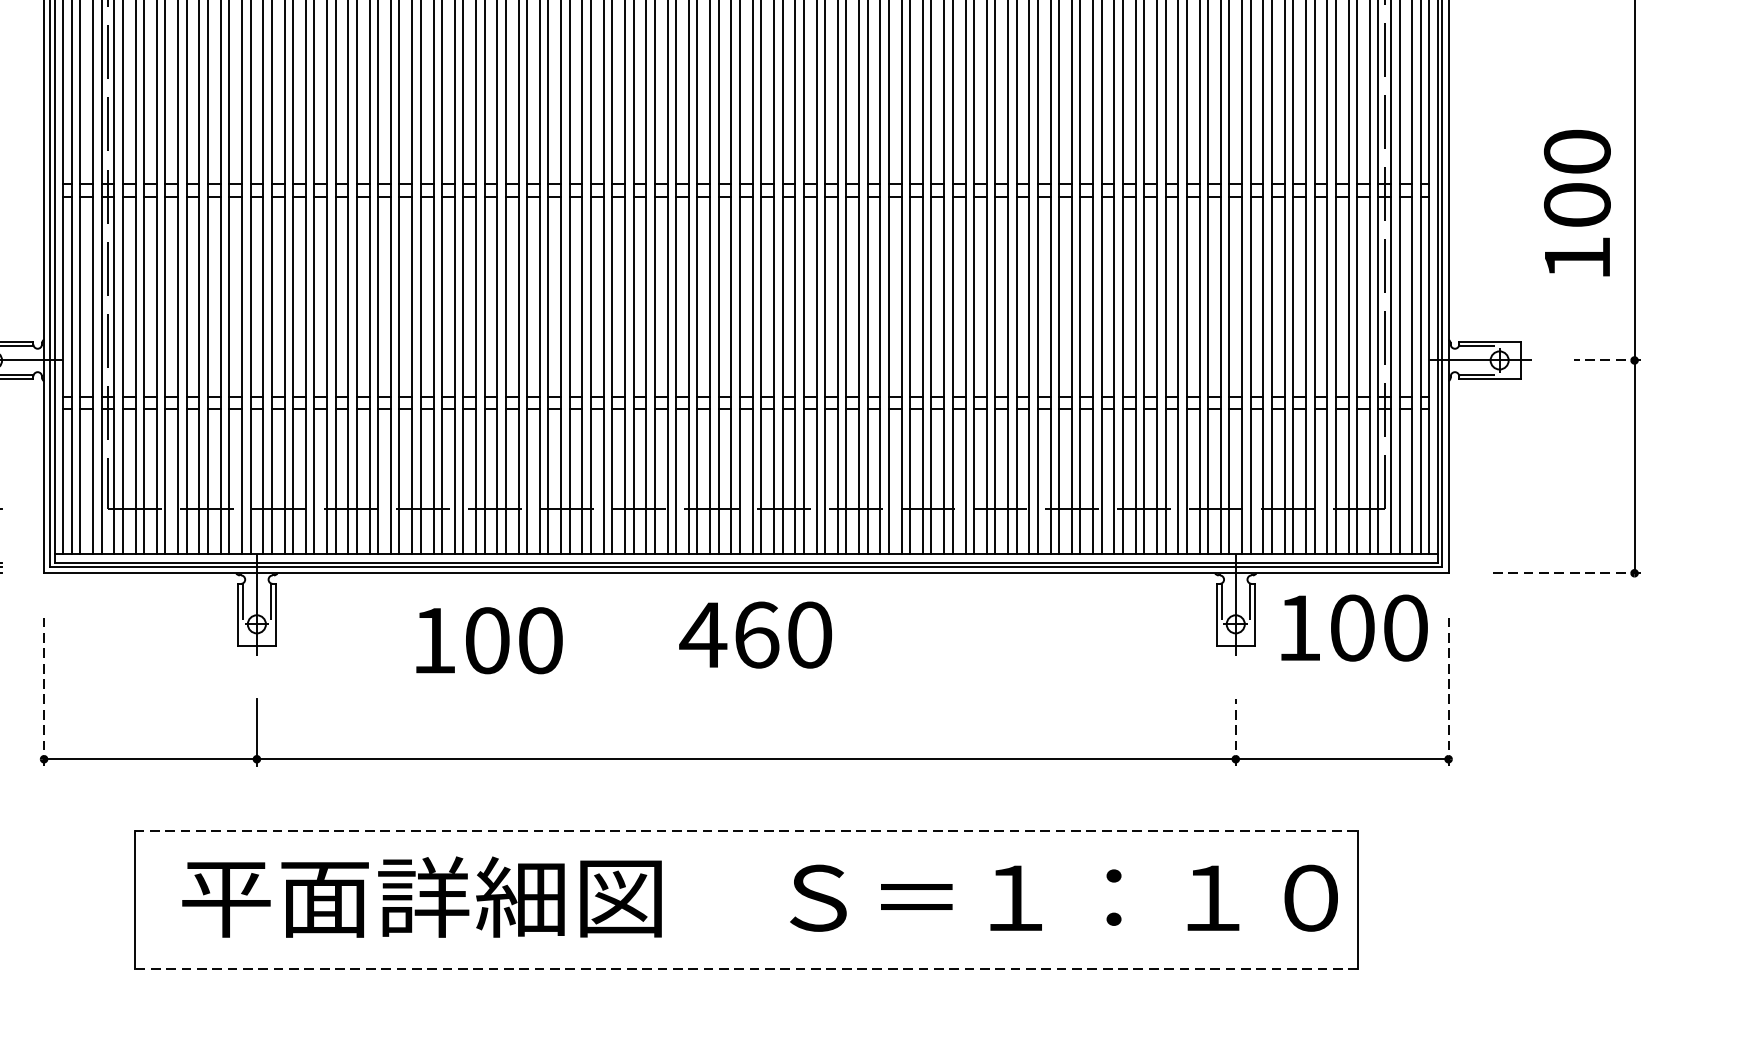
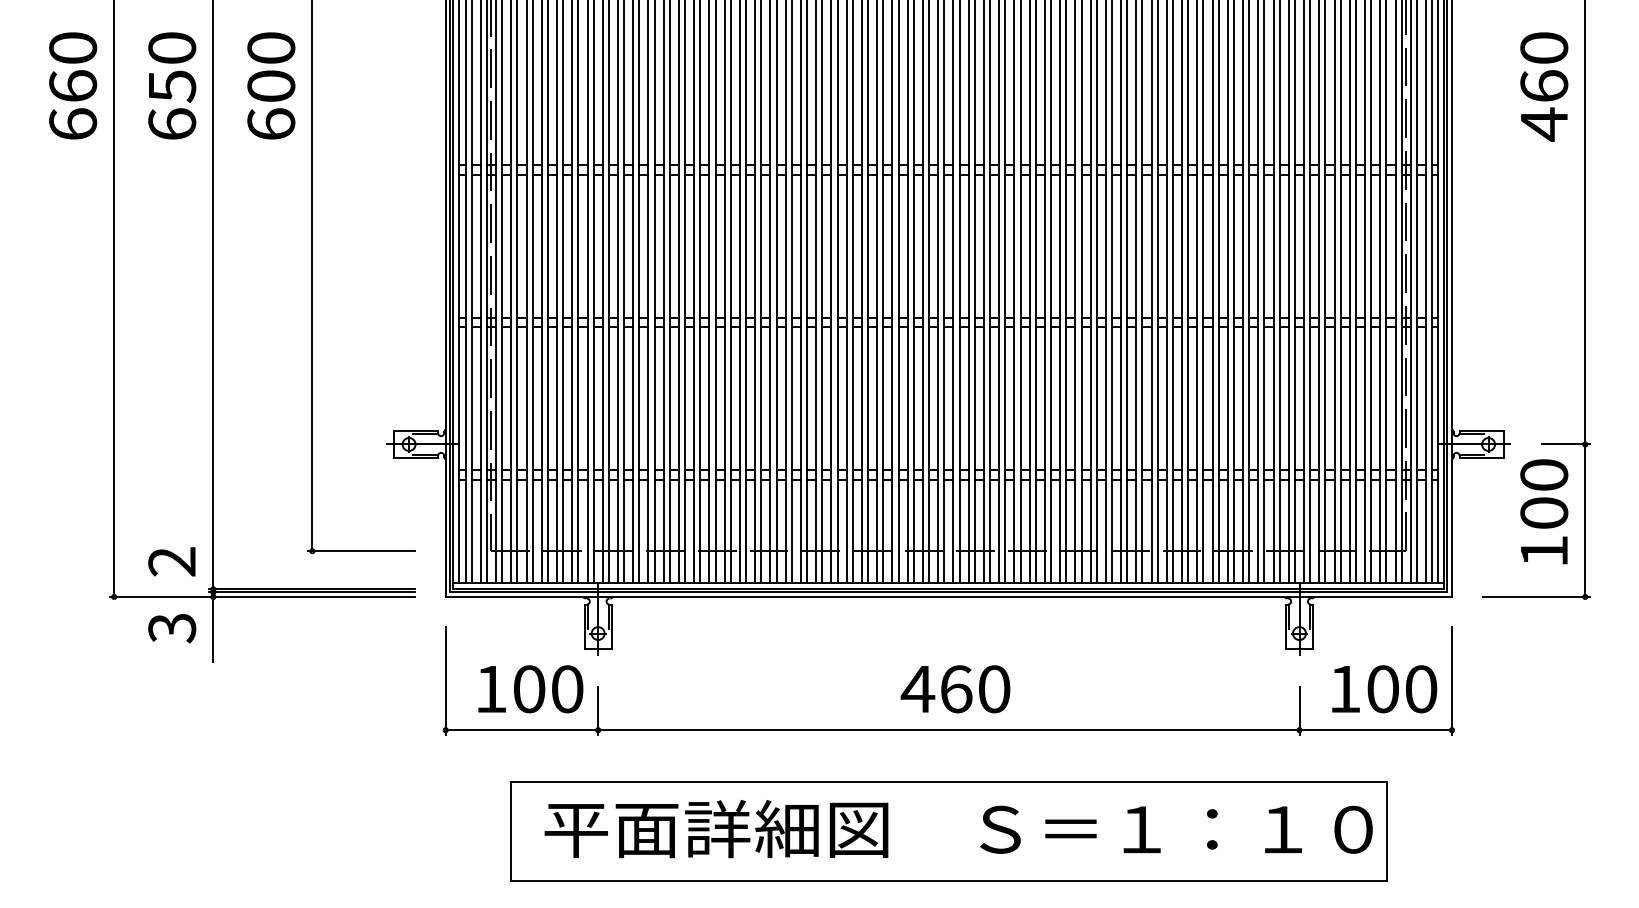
text: (1577, 202) -> (1544, 511), moved
line: (1606, 360) -> (1565, 444), dashed -> solid
line: (1566, 572) -> (1536, 596), dashed -> solid
text: (1354, 628) -> (1384, 689), moved
text: (755, 635) -> (955, 689), moved
text: (489, 641) -> (530, 689), moved
line: (43, 691) -> (445, 681), dashed -> solid
line: (1447, 691) -> (1451, 681), dashed -> solid
line: (1235, 731) -> (1299, 710), dashed -> solid
line: (747, 830) -> (949, 781), dashed -> solid
line: (745, 969) -> (948, 880), dashed -> solid

